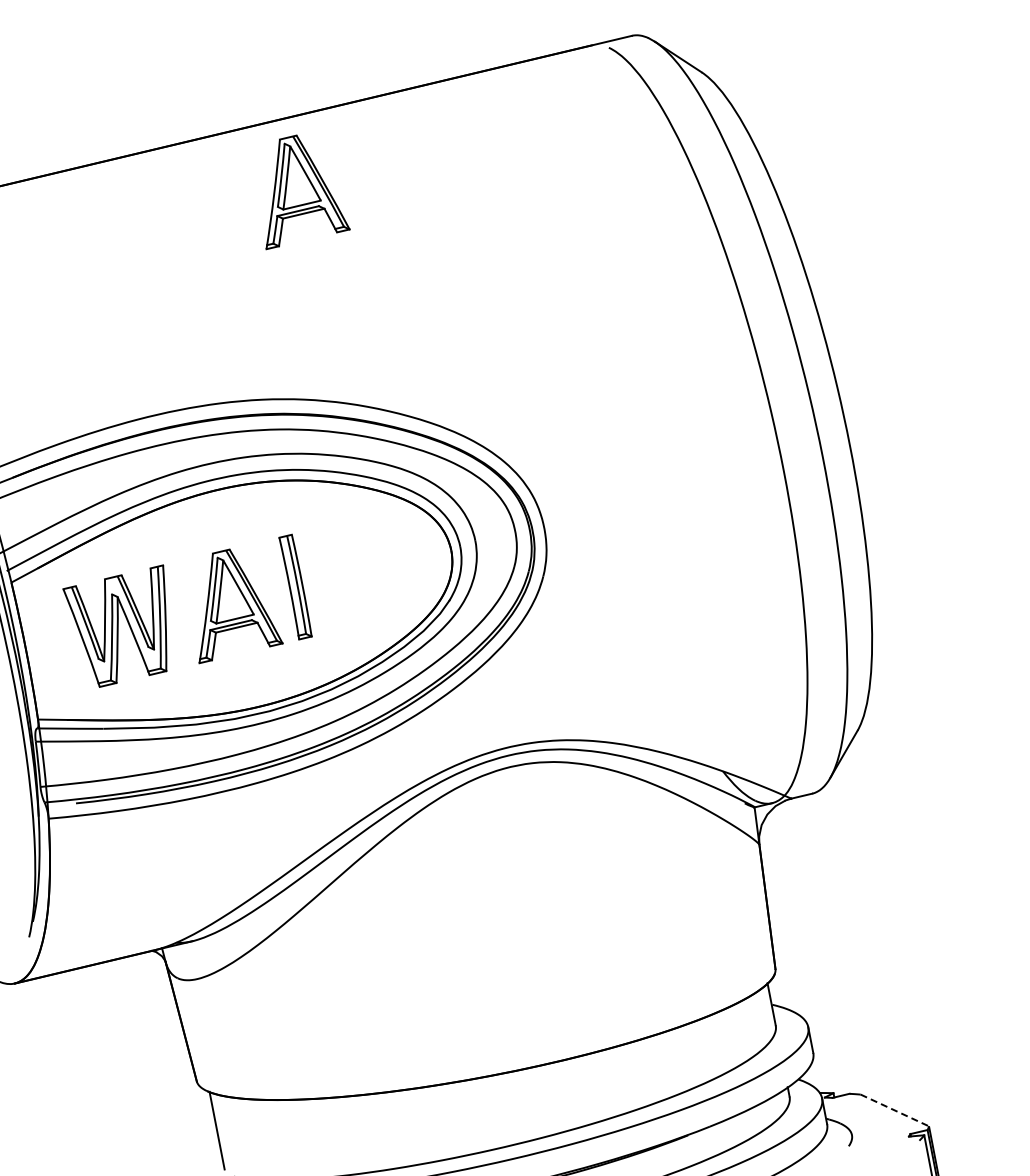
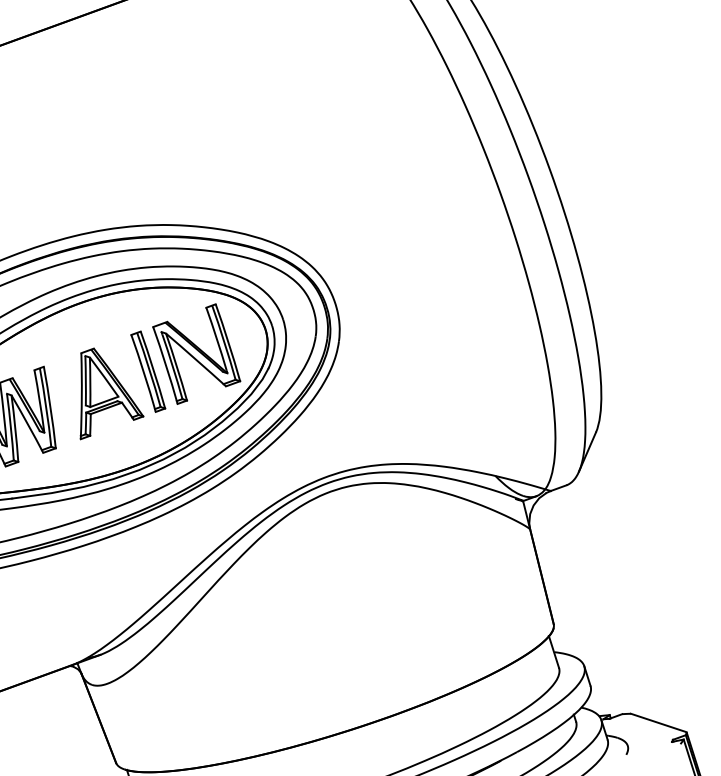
part: (307, 192) -> (122, 65), removed
part: (359, 571) -> (196, 353), added
line: (894, 1110) -> (658, 723), dashed -> solid

